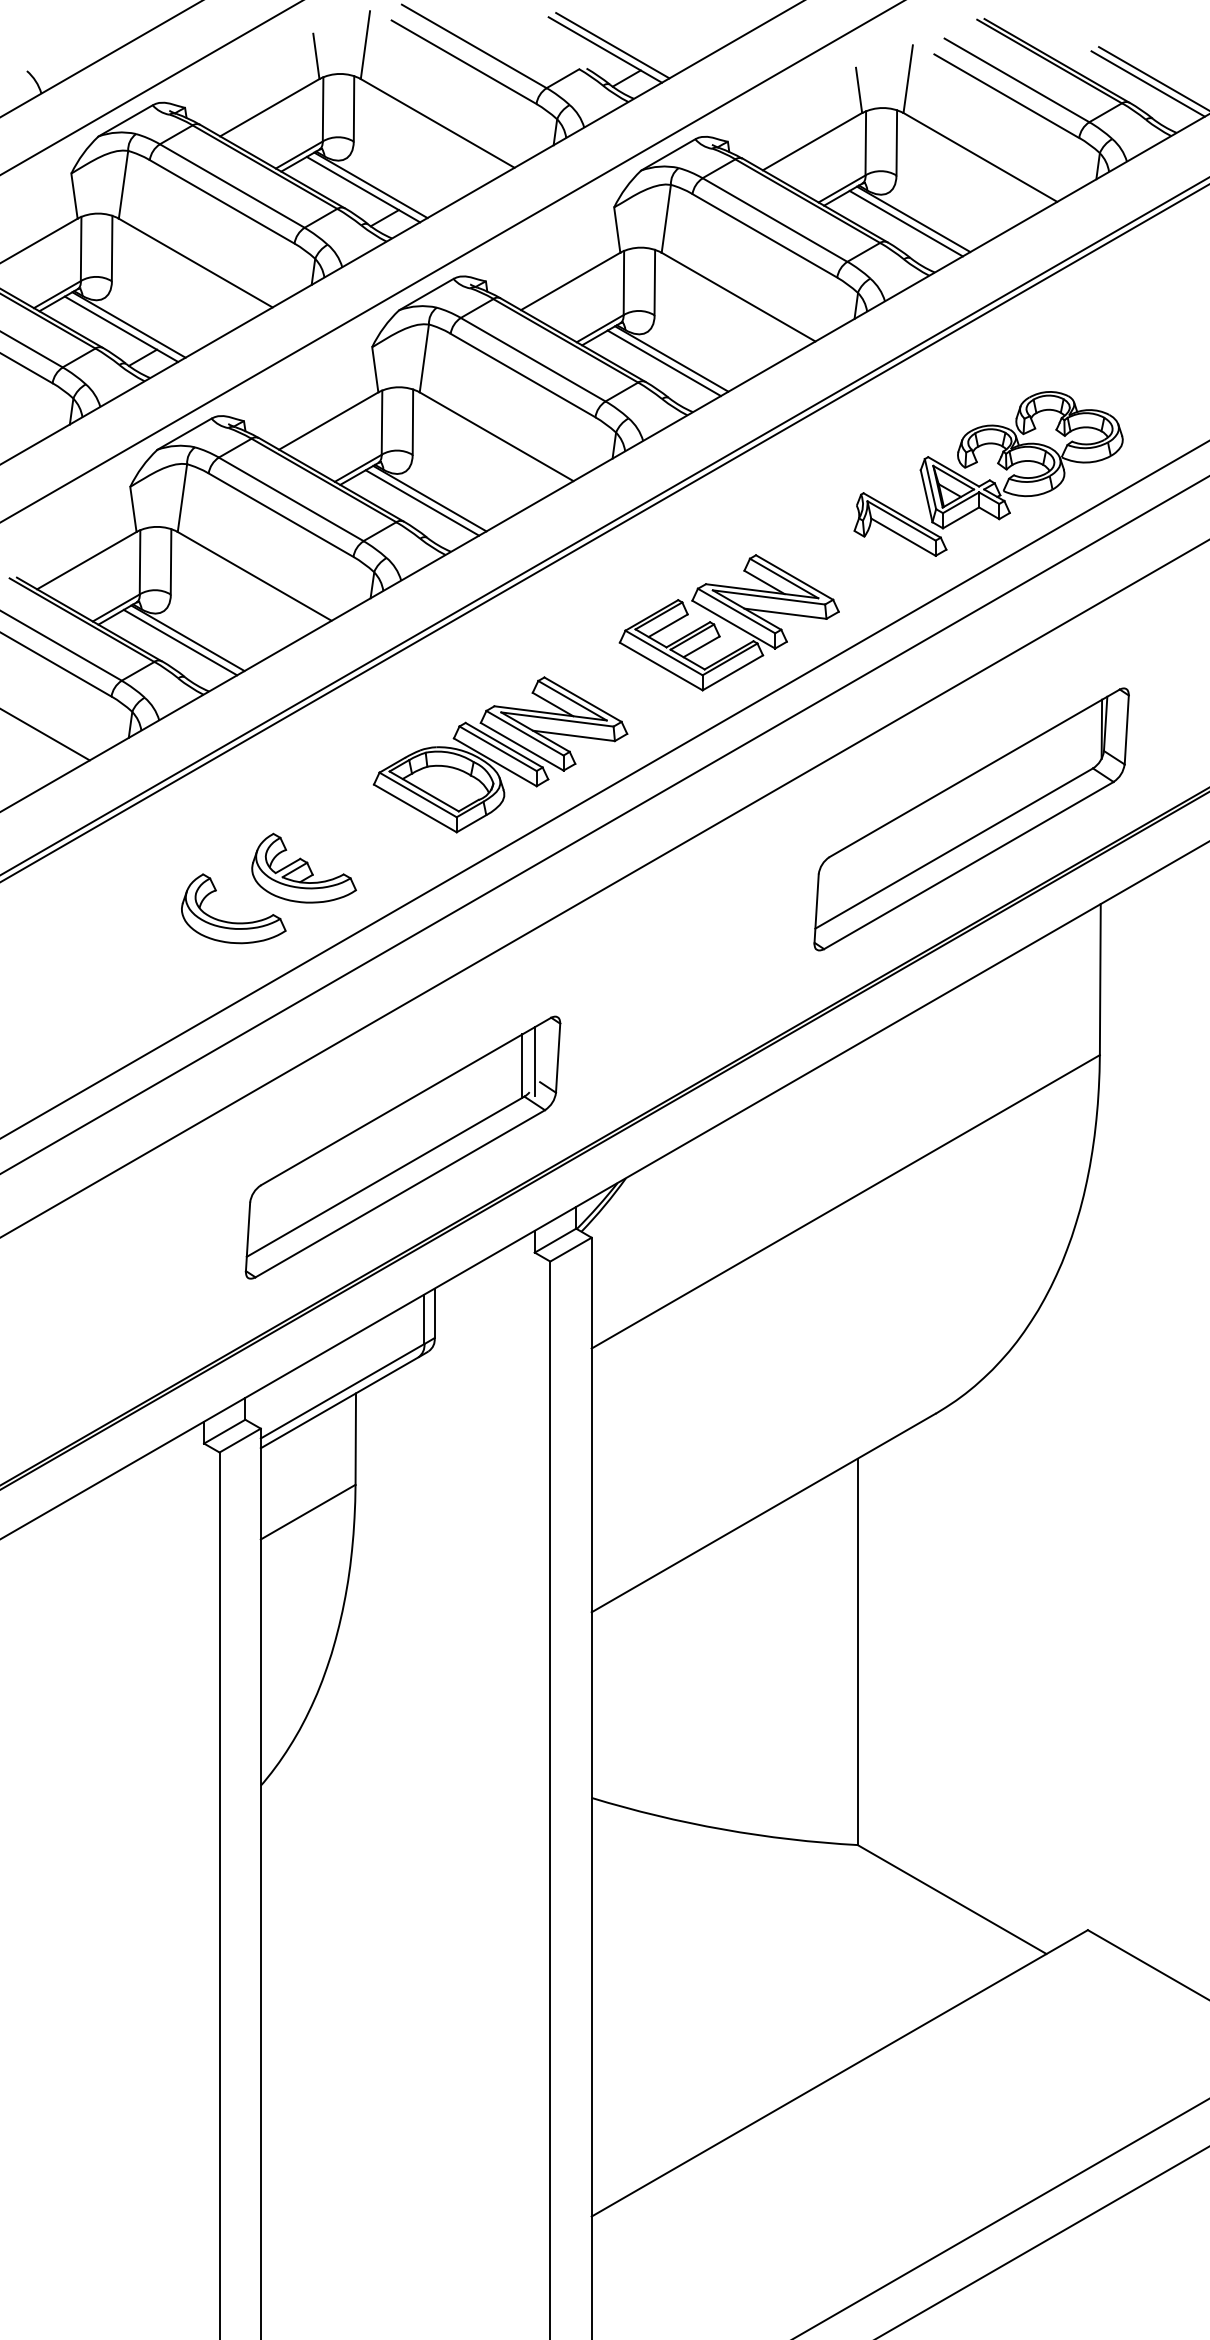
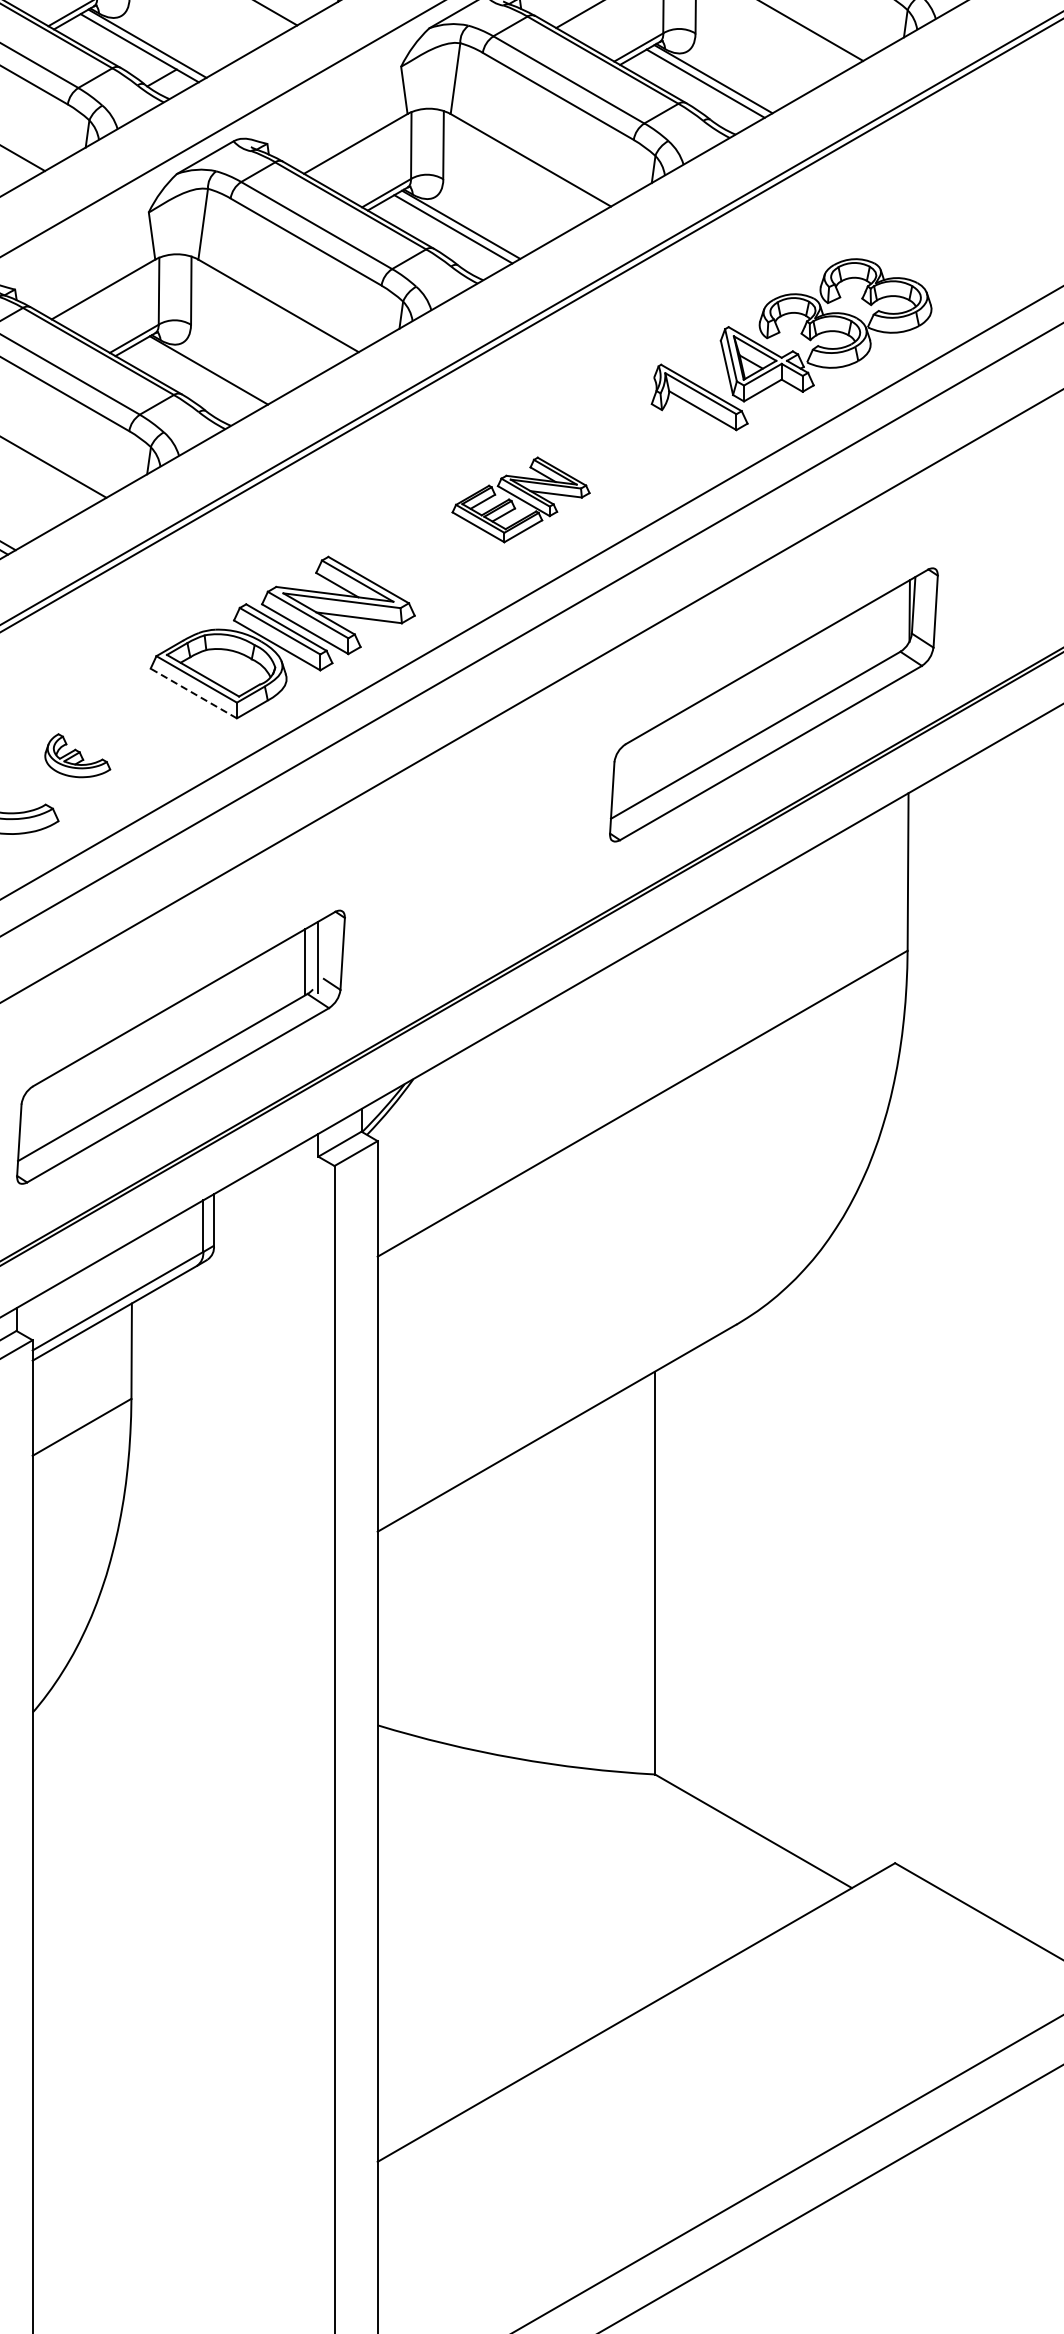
line: (422, 502) -> (201, 374), removed
part: (728, 622) -> (520, 499), size x0.6
line: (415, 808) -> (193, 693), solid -> dashed
part: (303, 867) -> (77, 755), size x0.6

